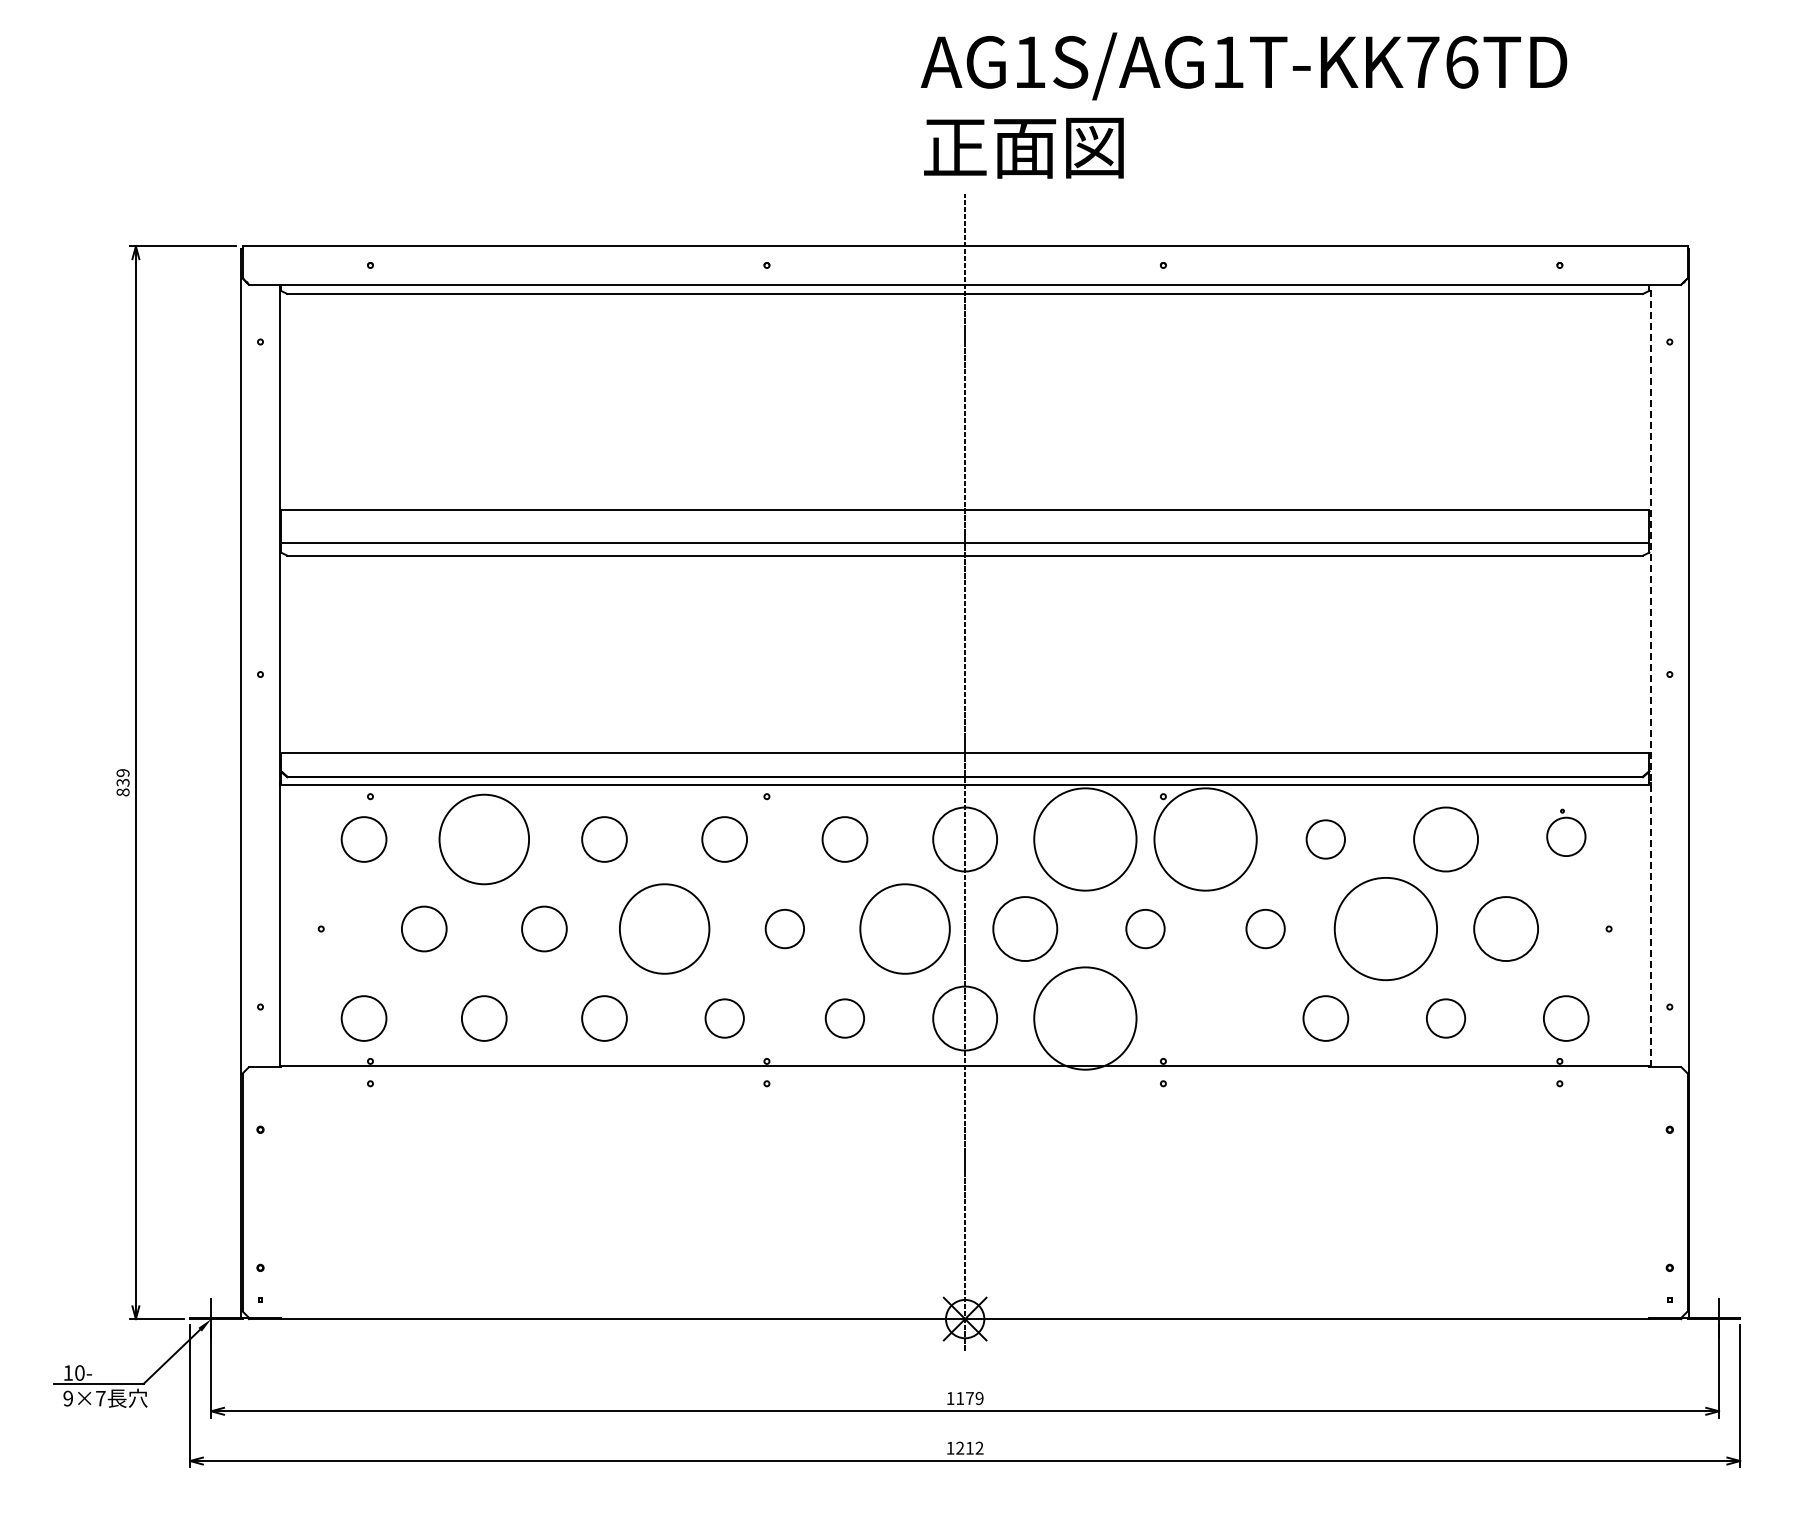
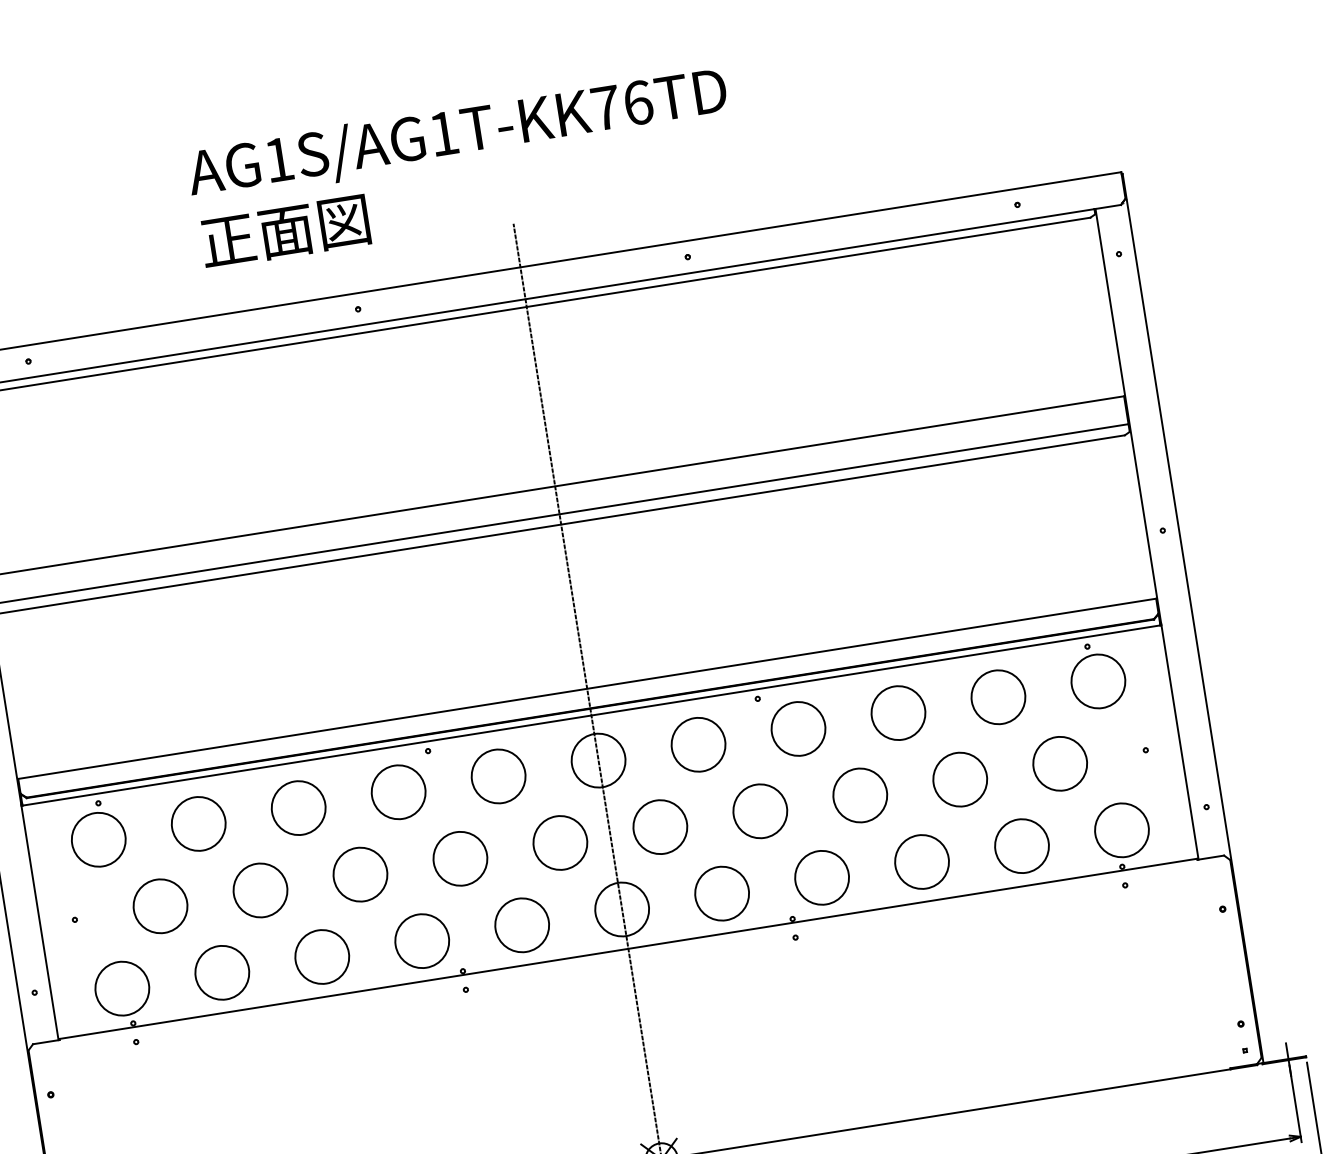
text: (1243, 105) -> (462, 167), moved
line: (1650, 675) -> (1146, 533), dashed -> solid
part: (1566, 832) -> (1097, 675), size x1.67
circle: (364, 839) -> (99, 839), size x1.43
circle: (484, 839) -> (198, 823), size x0.71
circle: (604, 839) -> (298, 808), size x1.43
circle: (724, 839) -> (398, 792), size x1.43
circle: (844, 839) -> (498, 776), size x1.43
circle: (1085, 839) -> (698, 744), size x0.62
circle: (1205, 839) -> (798, 728), size x0.62
circle: (1325, 839) -> (898, 713), size x1.67
circle: (424, 928) -> (160, 905), size x1.43
circle: (544, 928) -> (260, 890), size x1.43
circle: (784, 928) -> (460, 858), size x1.67
circle: (904, 928) -> (559, 842), size x0.71
circle: (1265, 928) -> (860, 795), size x1.67
circle: (664, 929) -> (360, 875), size x0.71
circle: (1145, 929) -> (760, 811), size x1.67
circle: (1385, 929) -> (959, 780), size x0.62
circle: (364, 1018) -> (122, 988), size x1.43
circle: (484, 1018) -> (222, 972), size x1.43
circle: (604, 1018) -> (322, 956), size x1.43
circle: (724, 1018) -> (422, 941), size x1.67
circle: (844, 1018) -> (521, 925), size x1.67
circle: (1085, 1018) -> (722, 893), size x0.62
circle: (1205, 1018) -> (822, 877), added
circle: (1325, 1018) -> (921, 862), size x1.43
circle: (1445, 1018) -> (1021, 846), size x1.67
circle: (1566, 1018) -> (1122, 830), size x1.43

